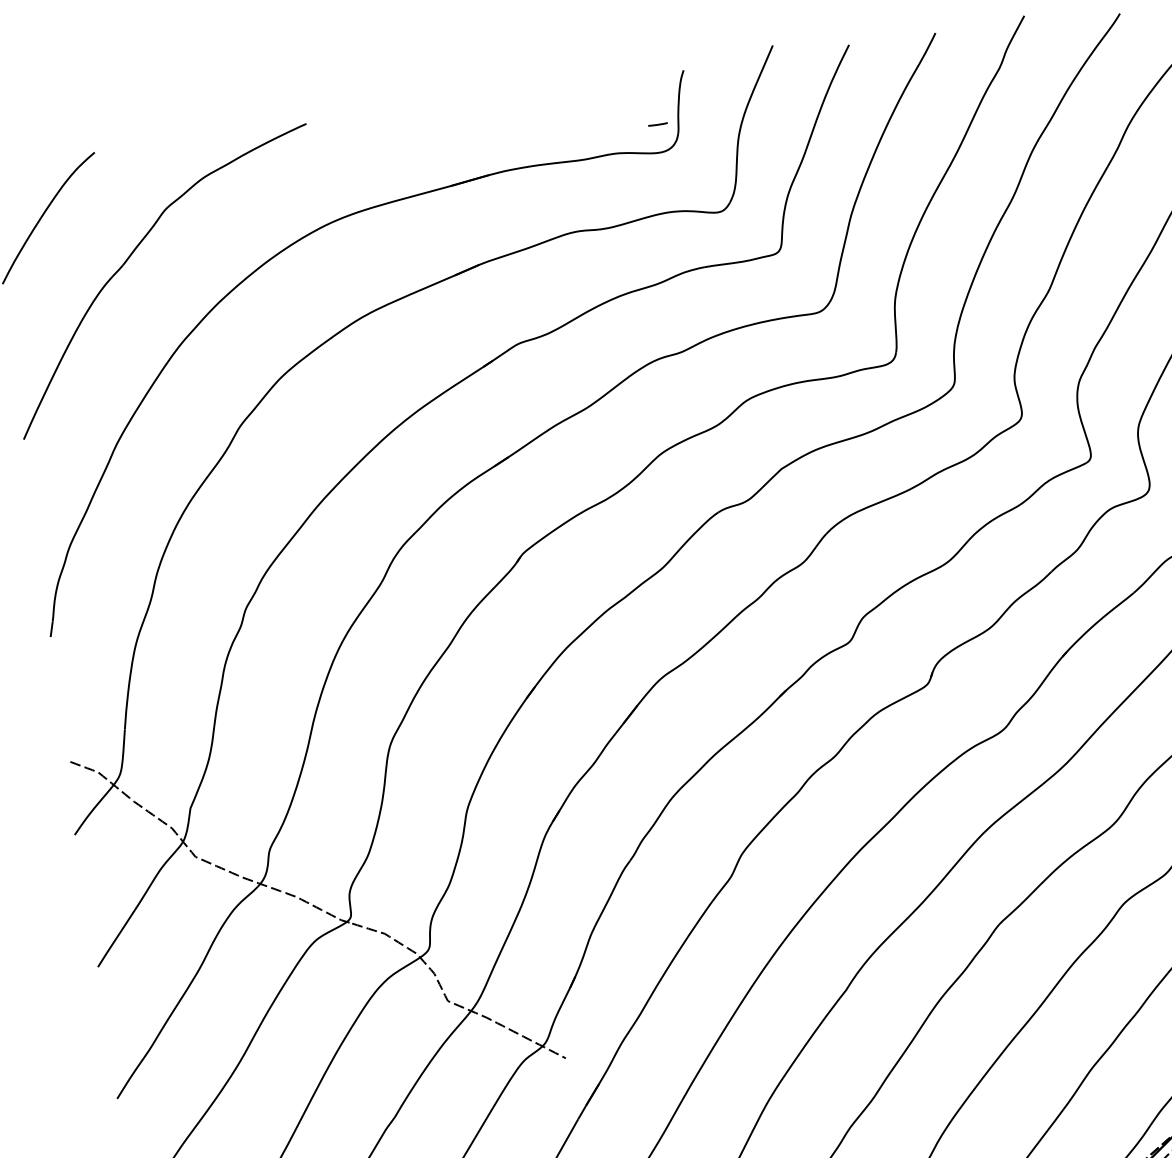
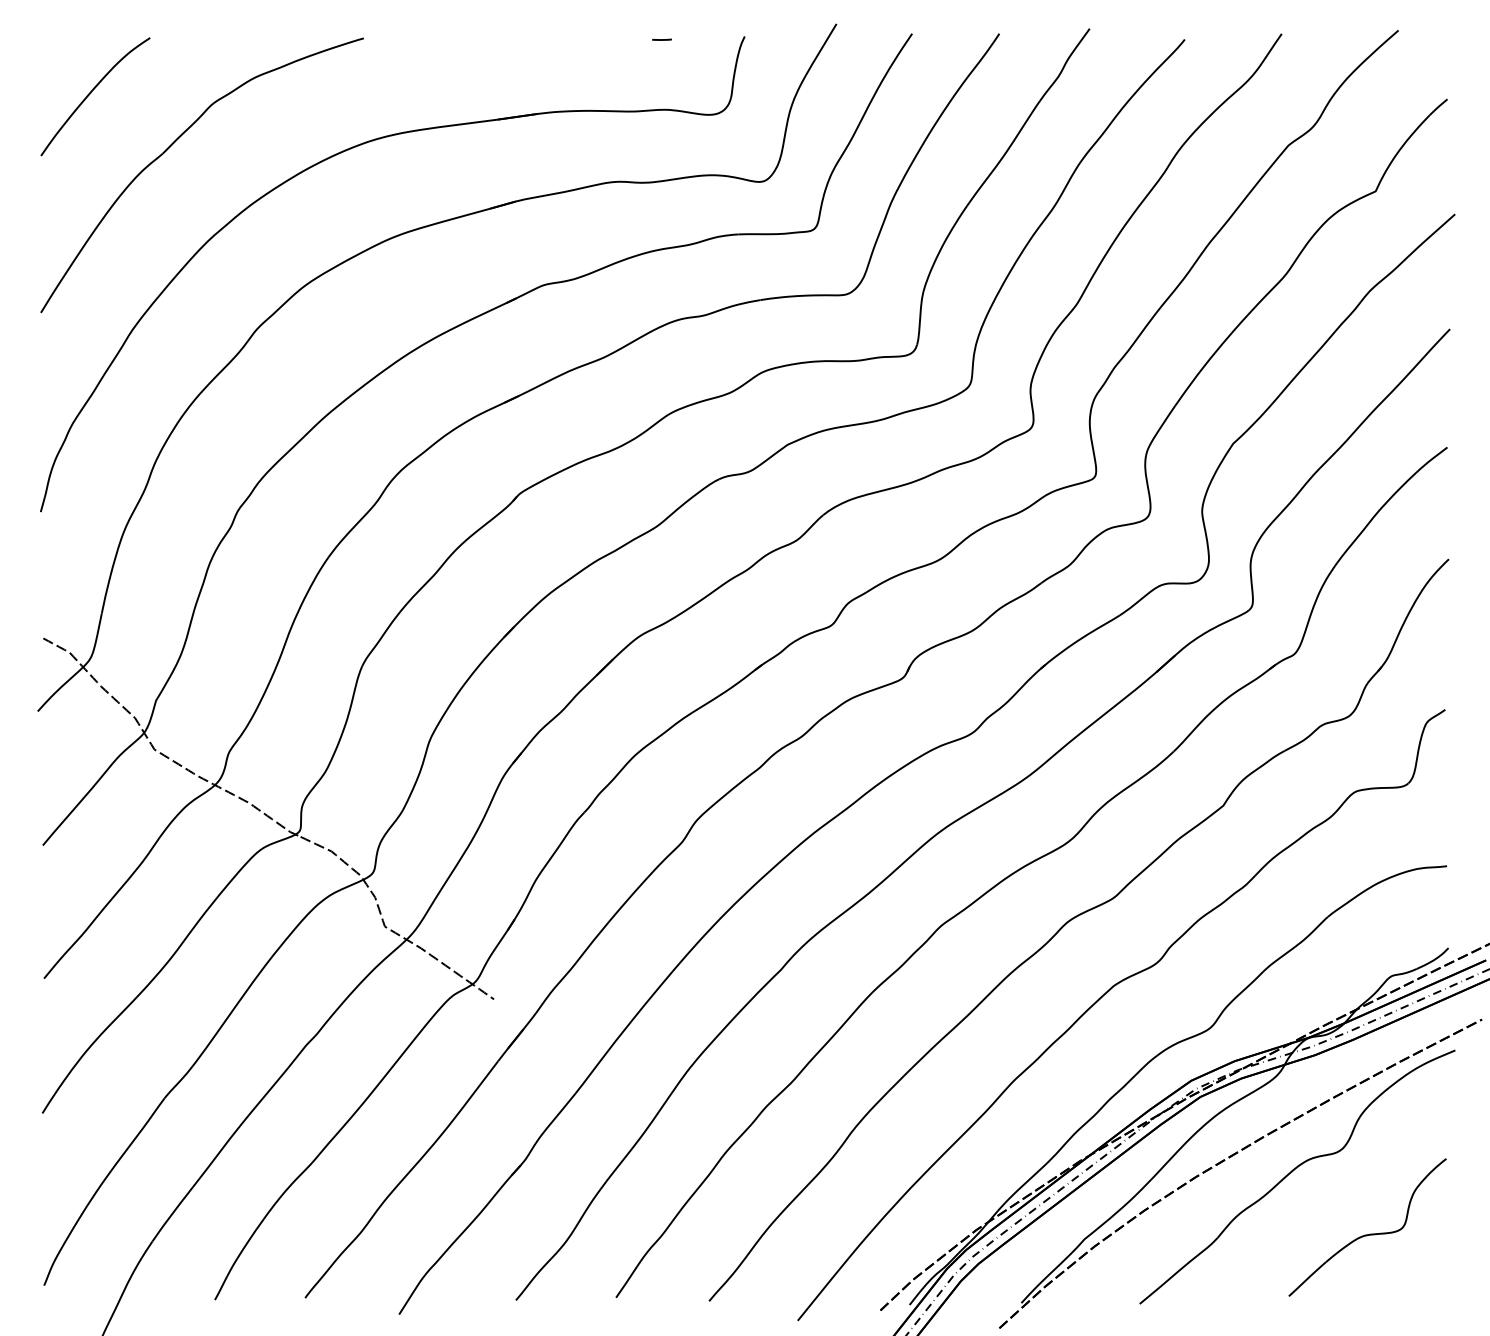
line: (657, 124) -> (661, 39), moved

